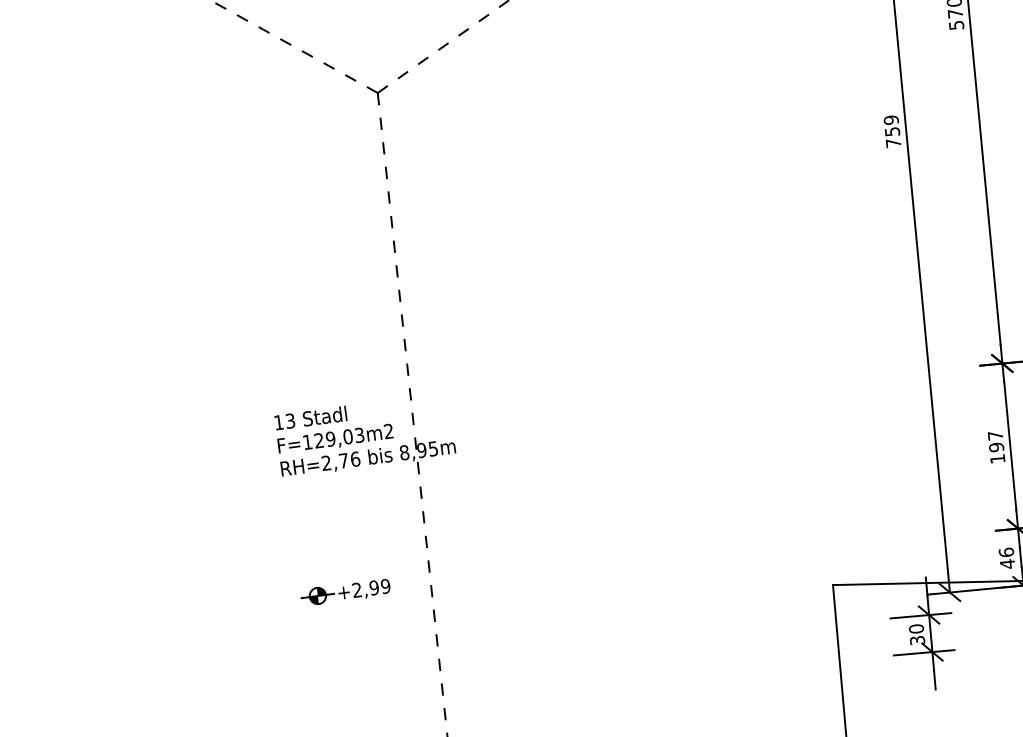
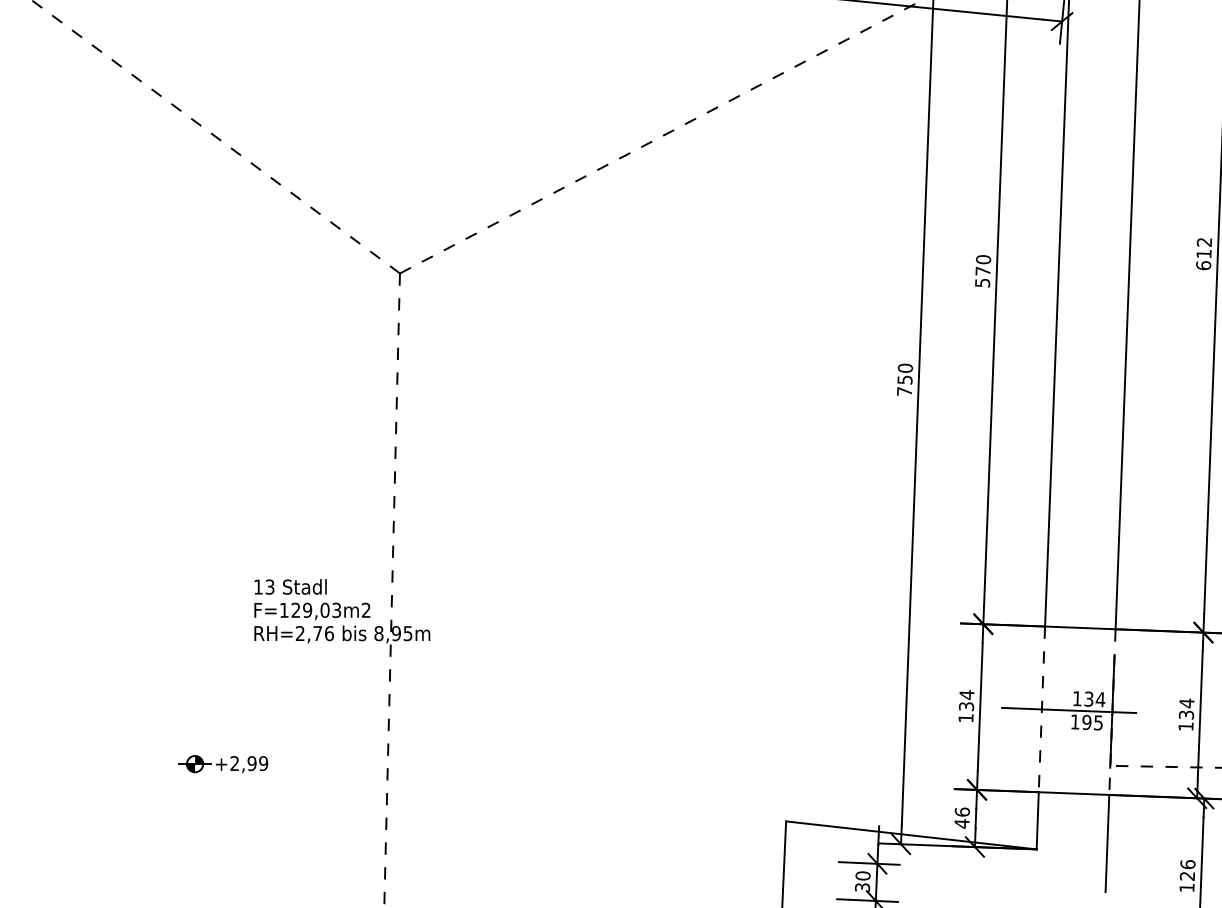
text: (891, 120) -> (905, 368), 759 -> 750
text: (995, 441) -> (966, 700), 197 -> 134
part: (346, 592) -> (223, 764), moved

